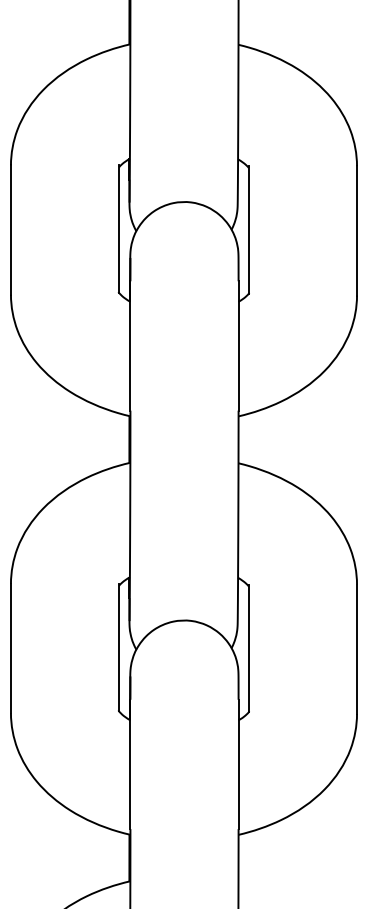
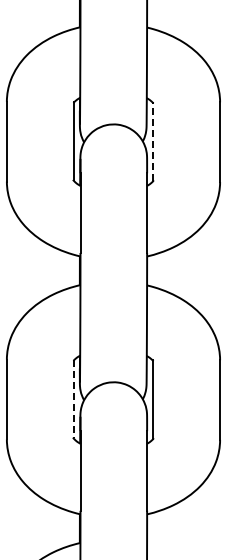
line: (248, 229) -> (153, 141), solid -> dashed
line: (119, 648) -> (73, 399), solid -> dashed

